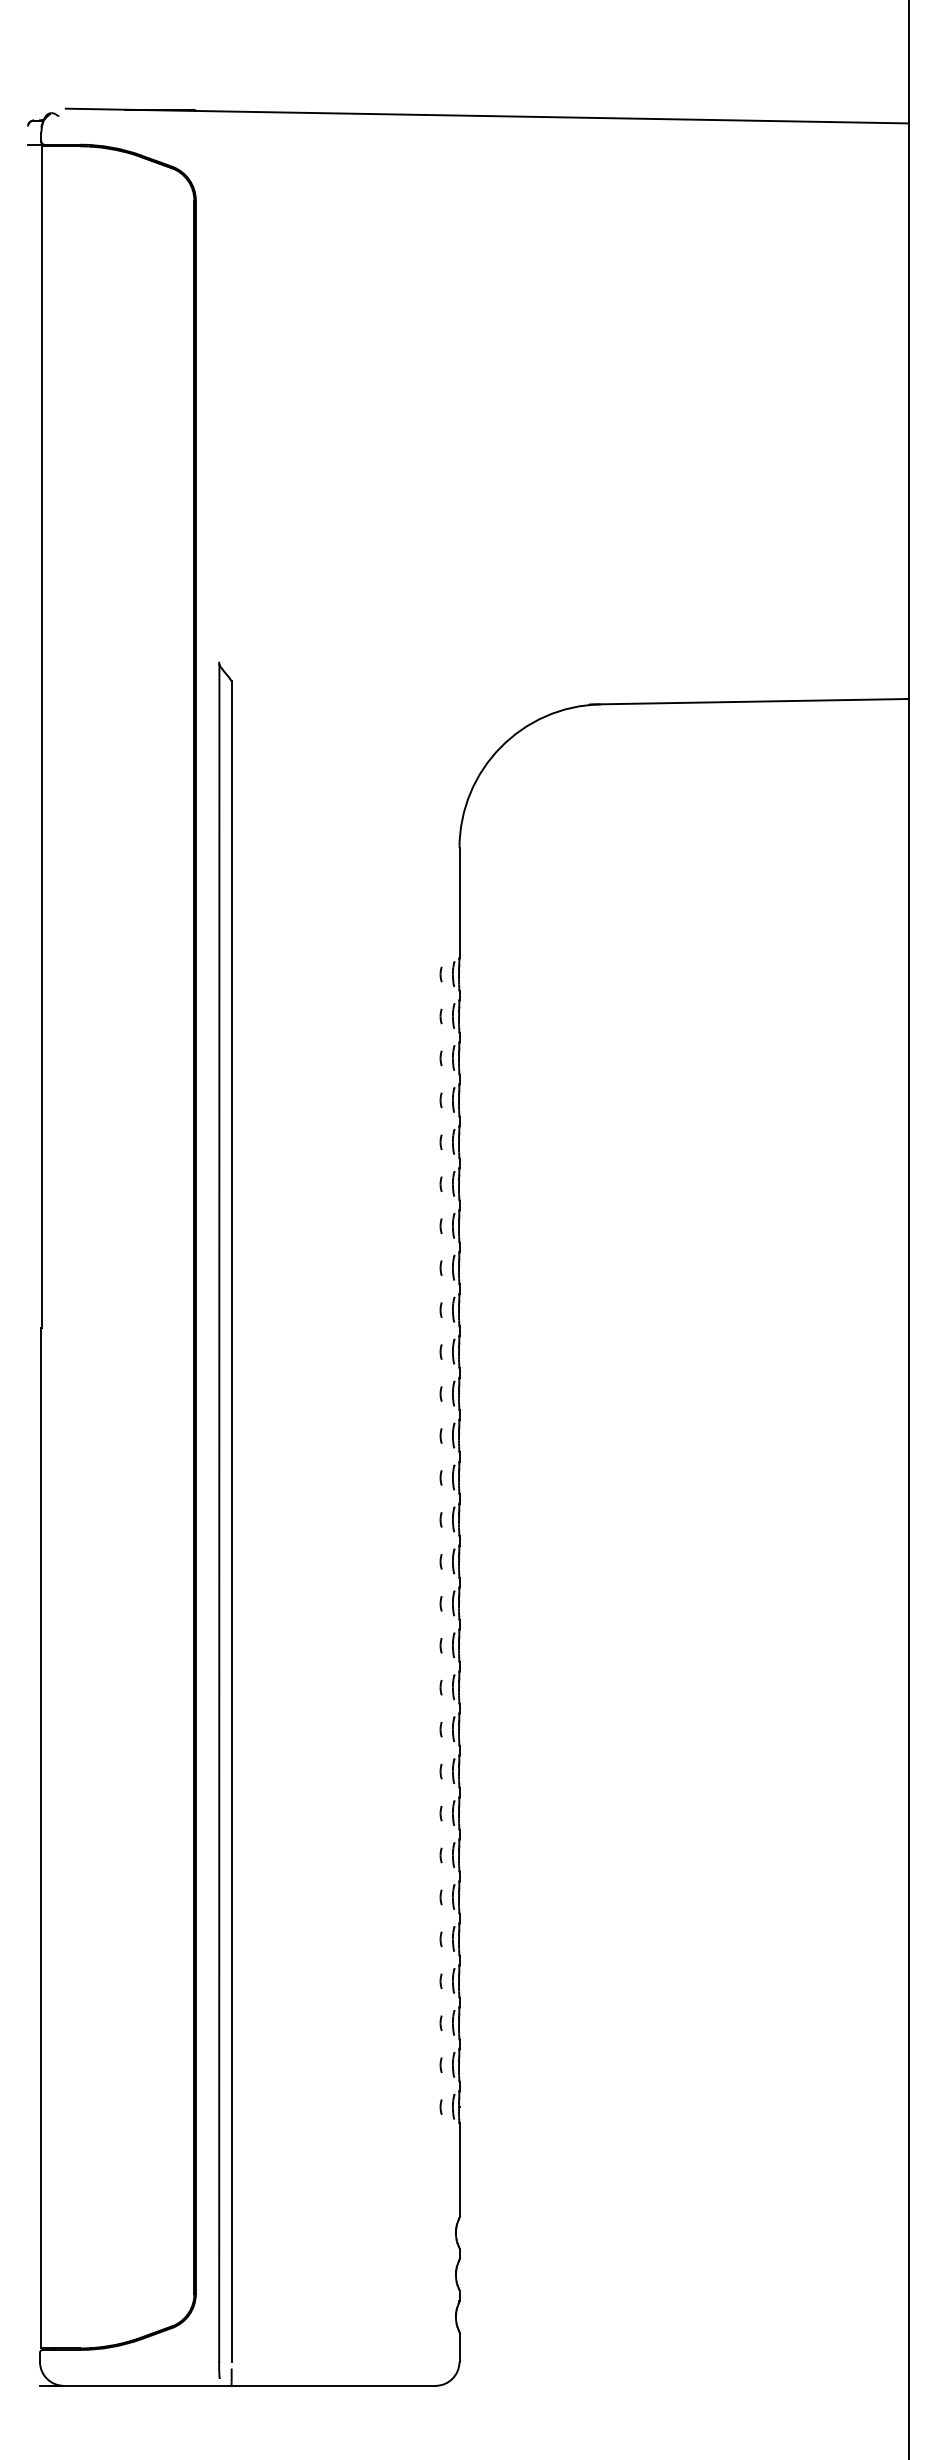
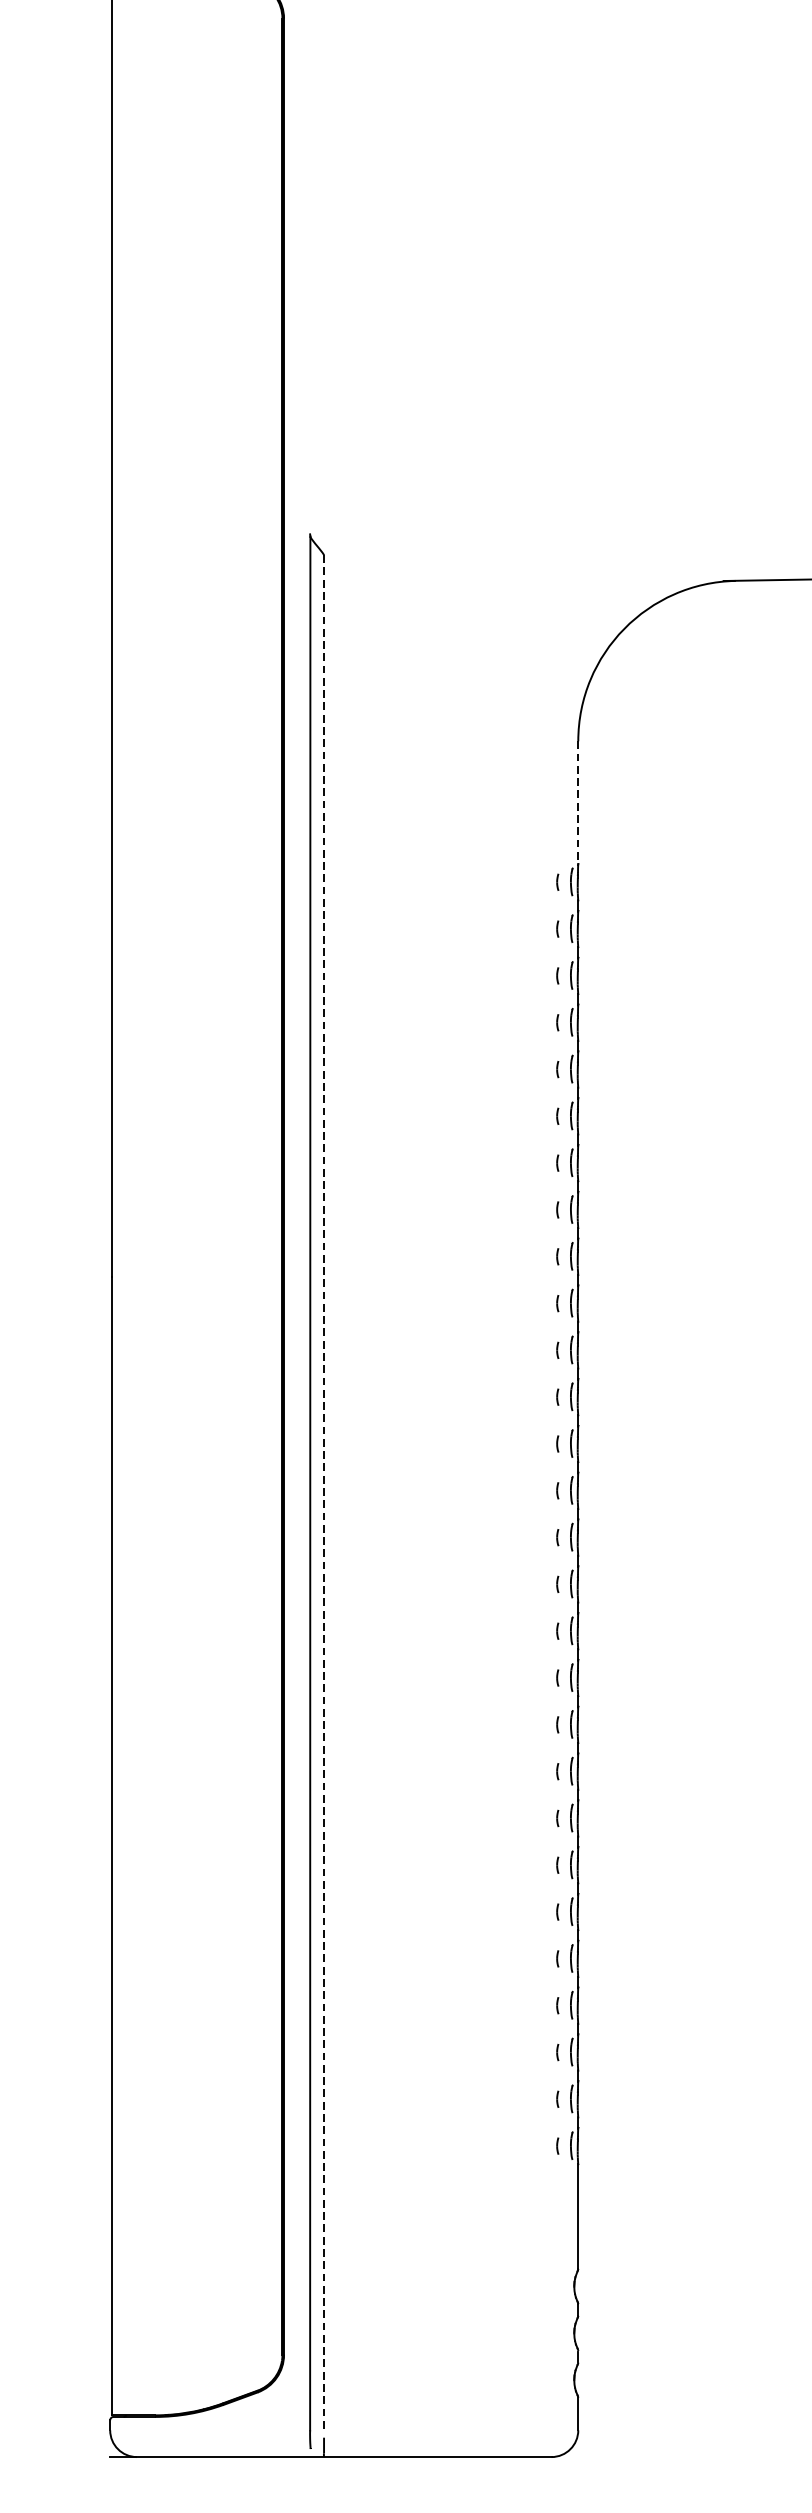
line: (459, 903) -> (578, 803), solid -> dashed
line: (231, 1522) -> (323, 1493), solid -> dashed

